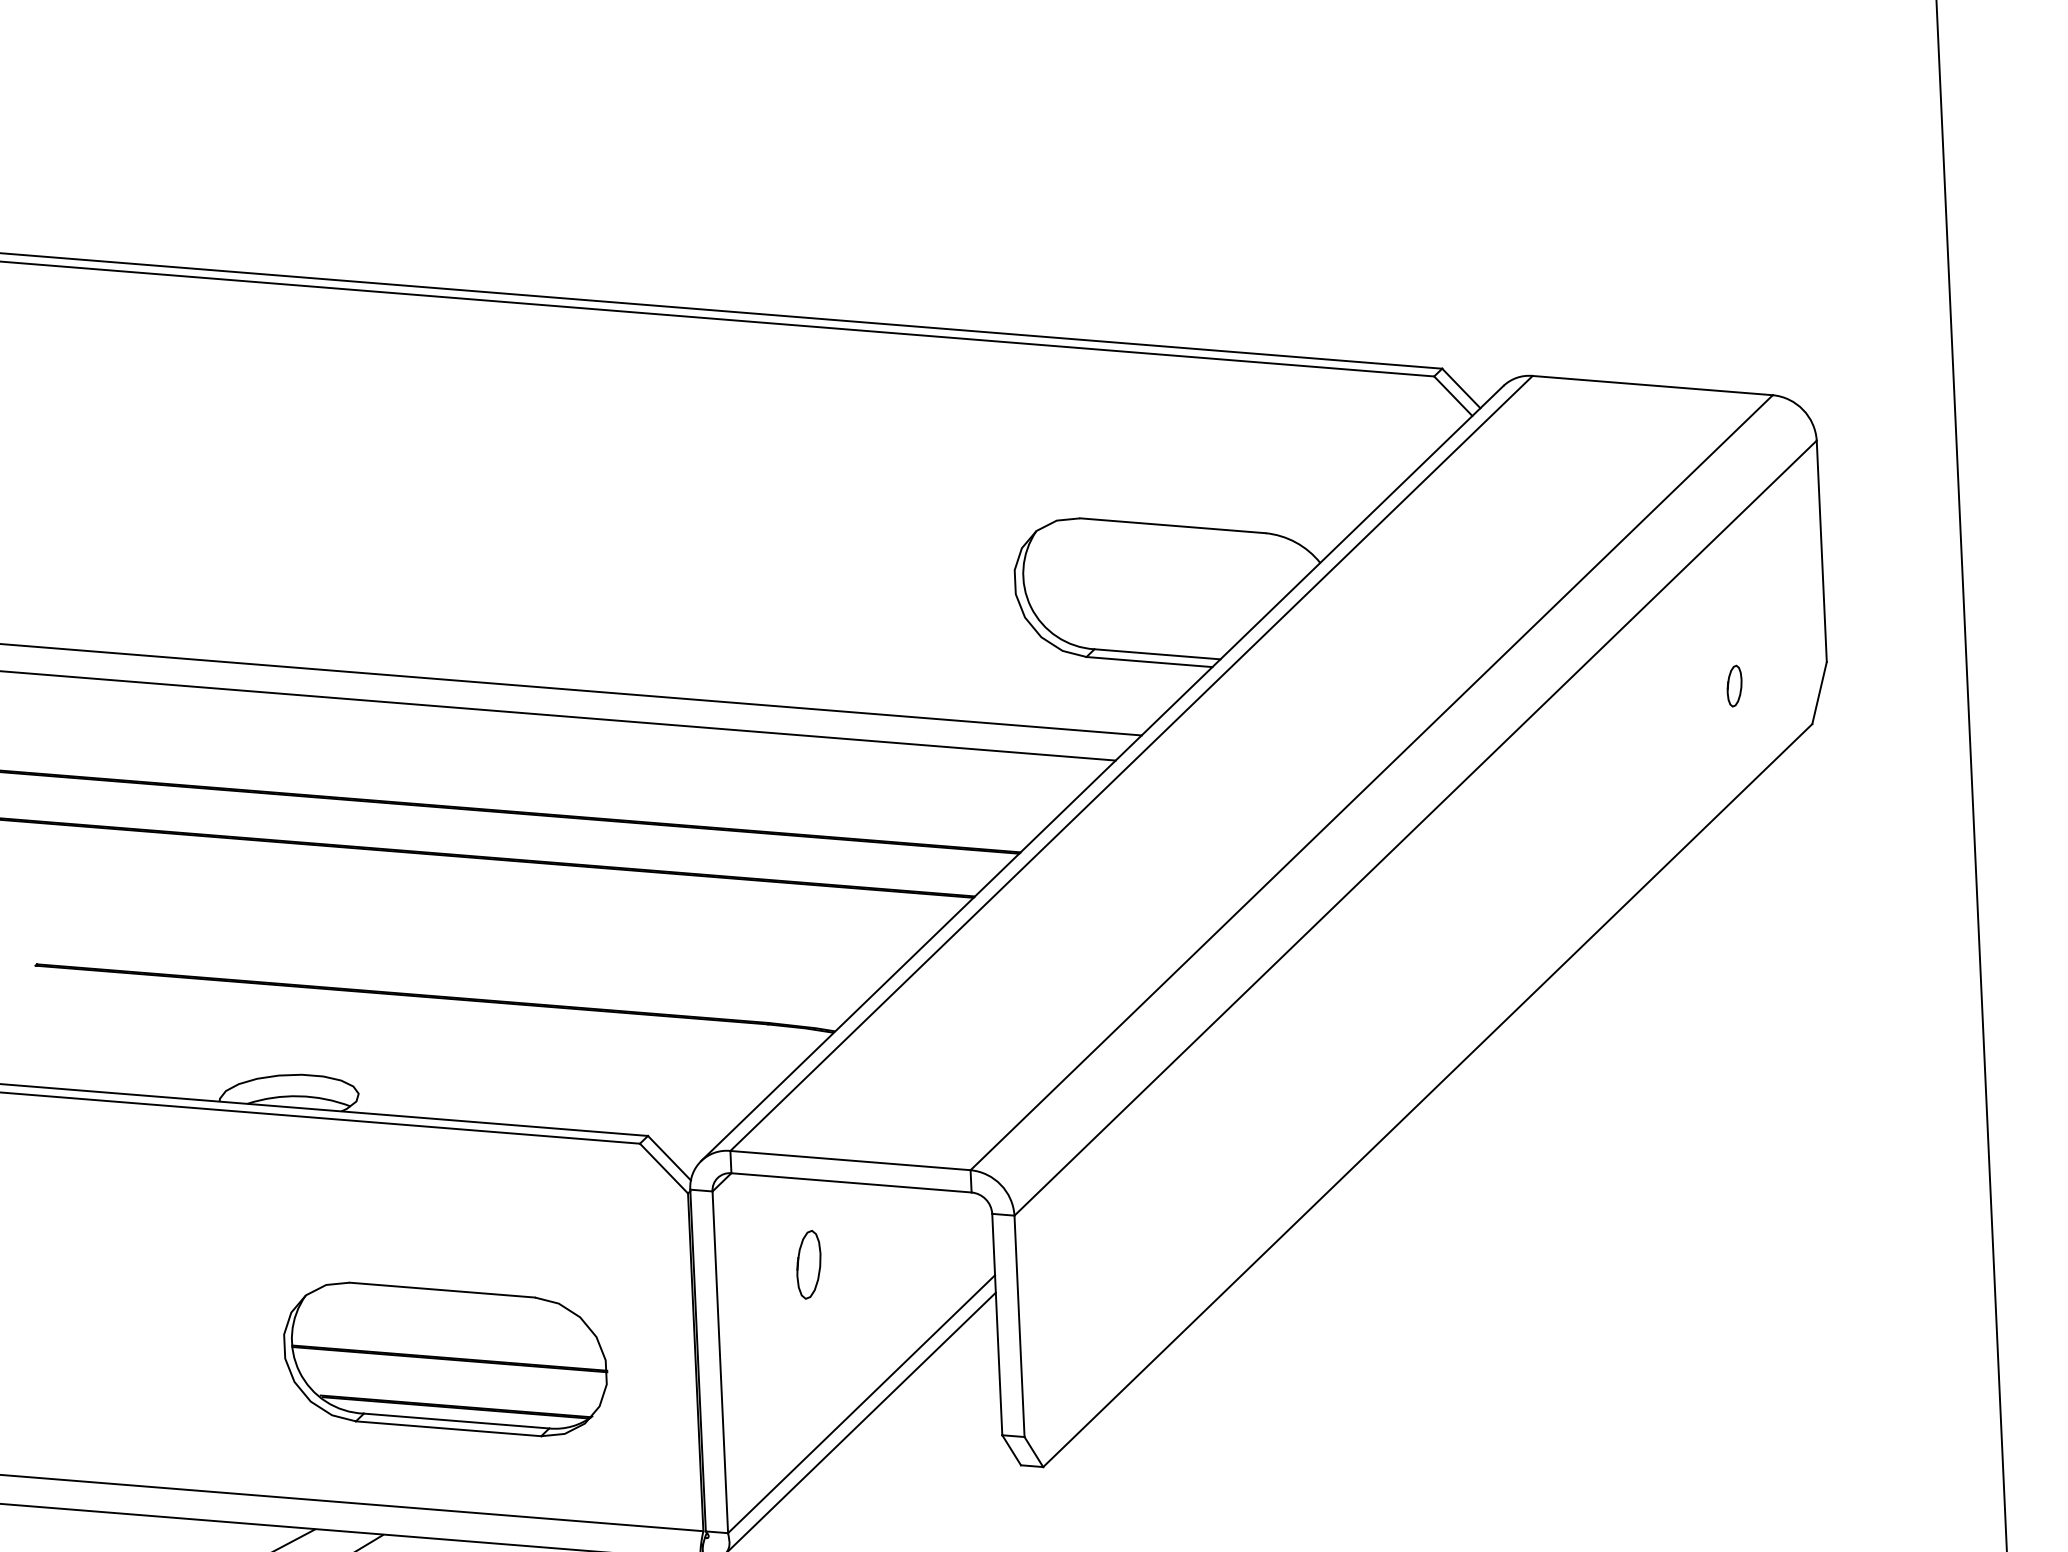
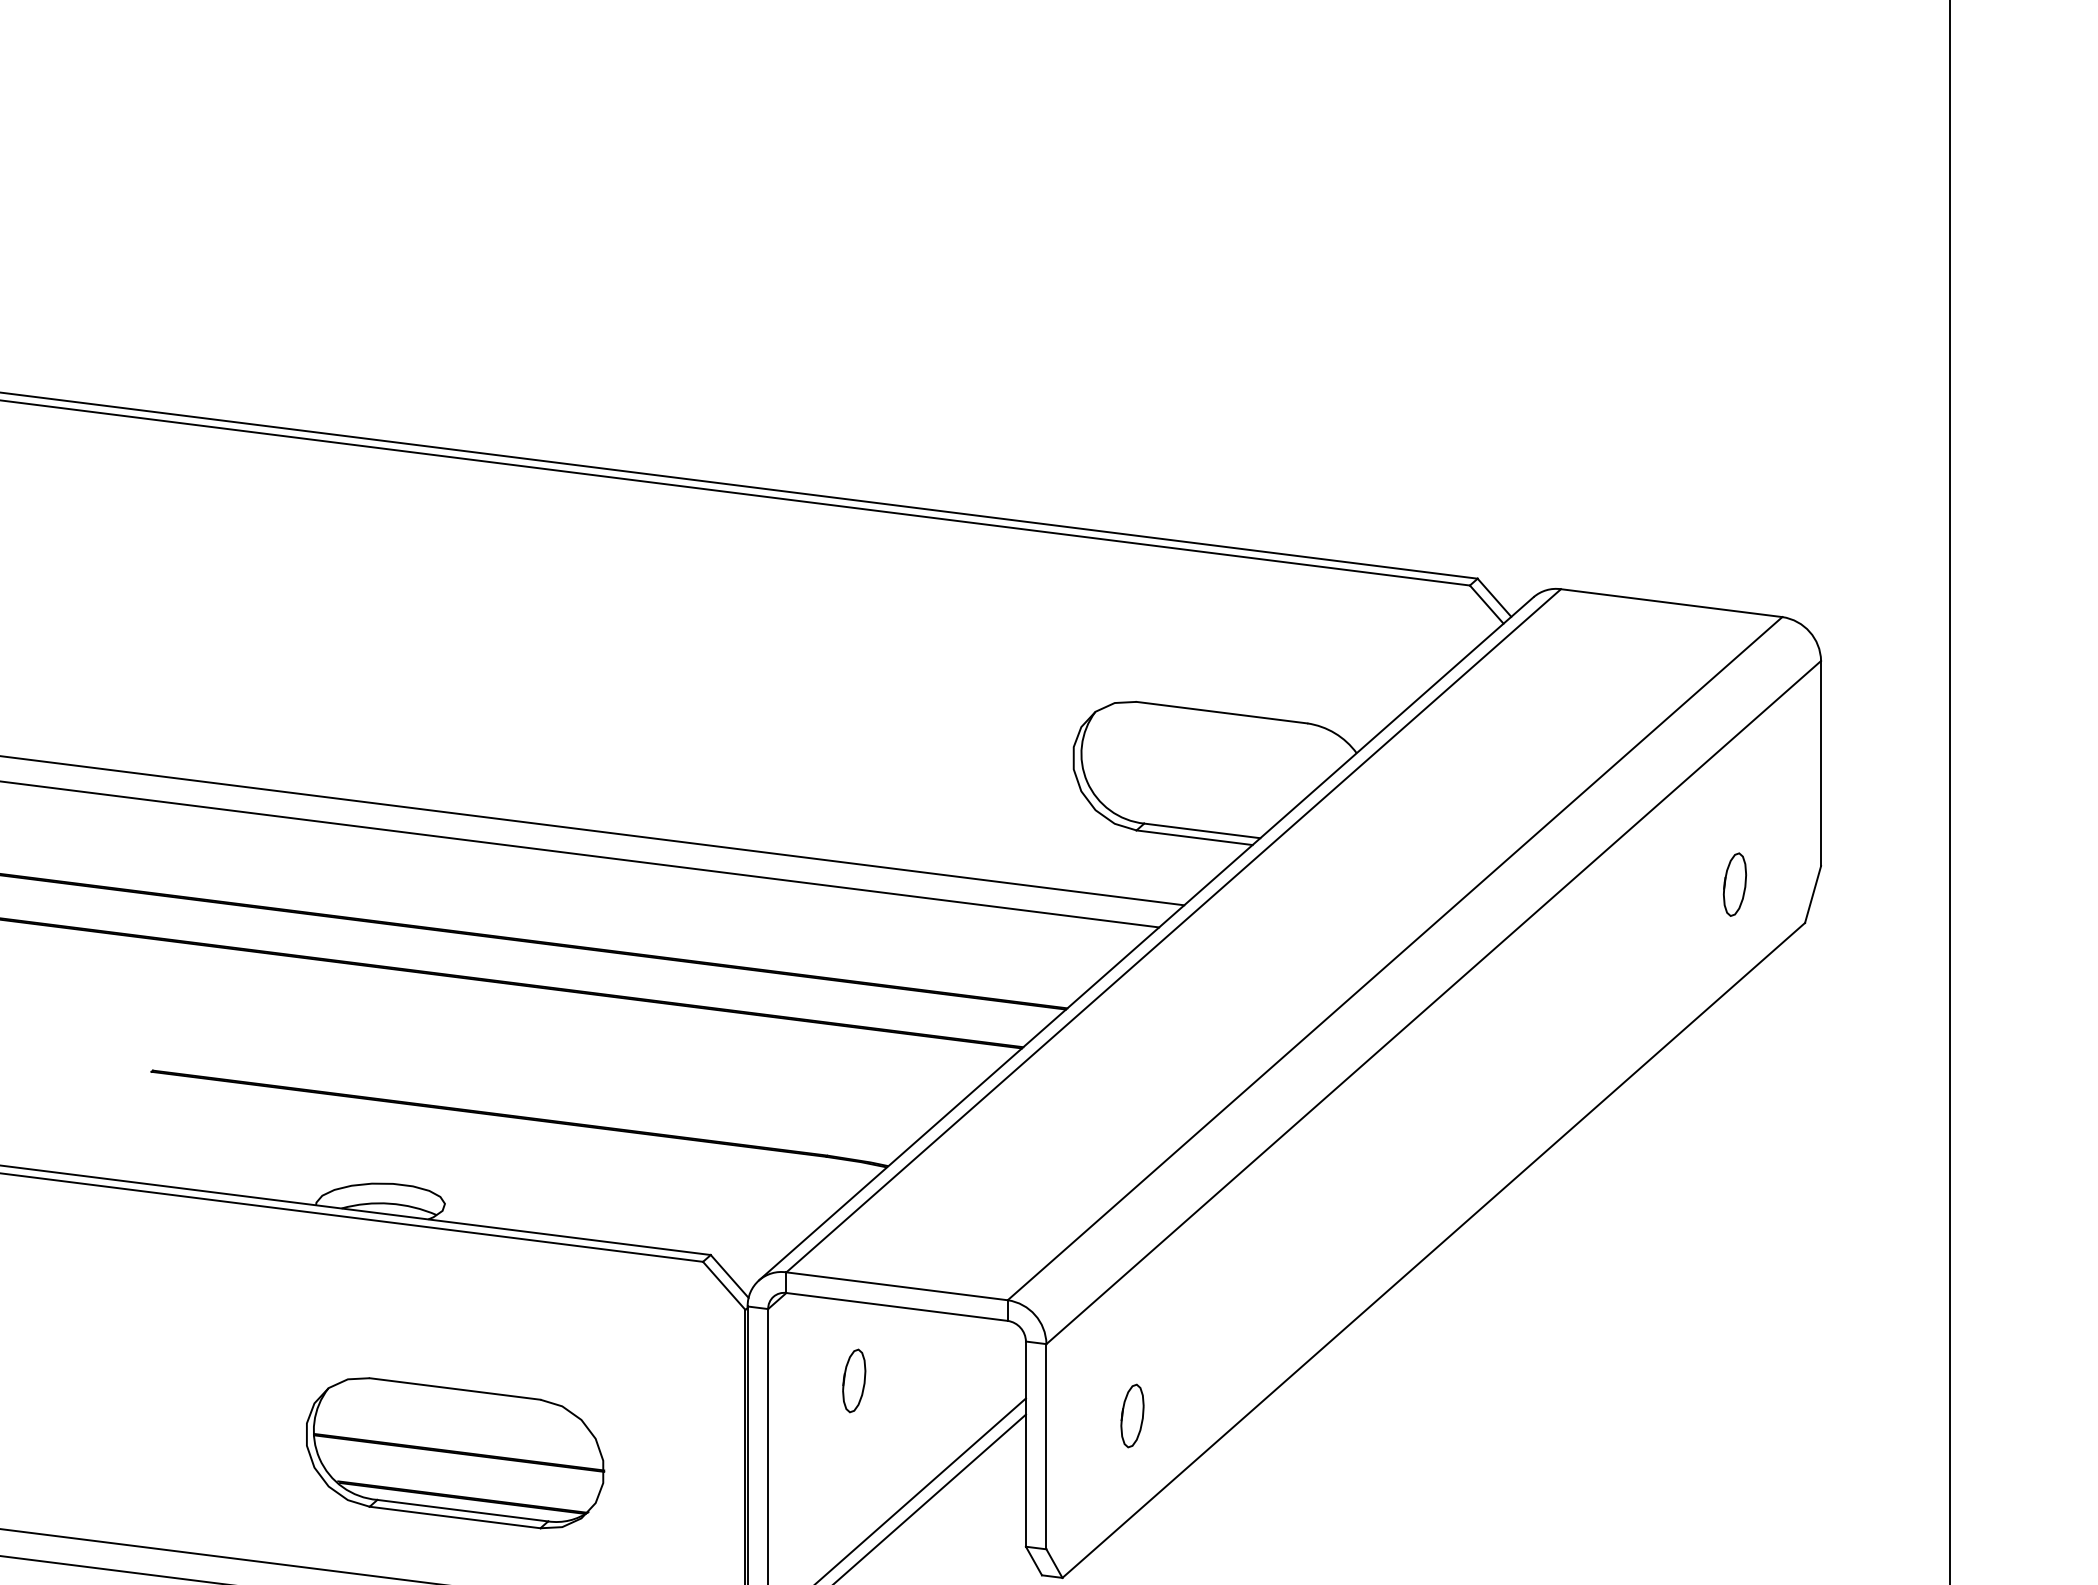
part: (1734, 686) -> (1734, 884), size x1.67
part: (1110, 1288) -> (1132, 1415), added
part: (445, 1359) -> (455, 1453), moved

